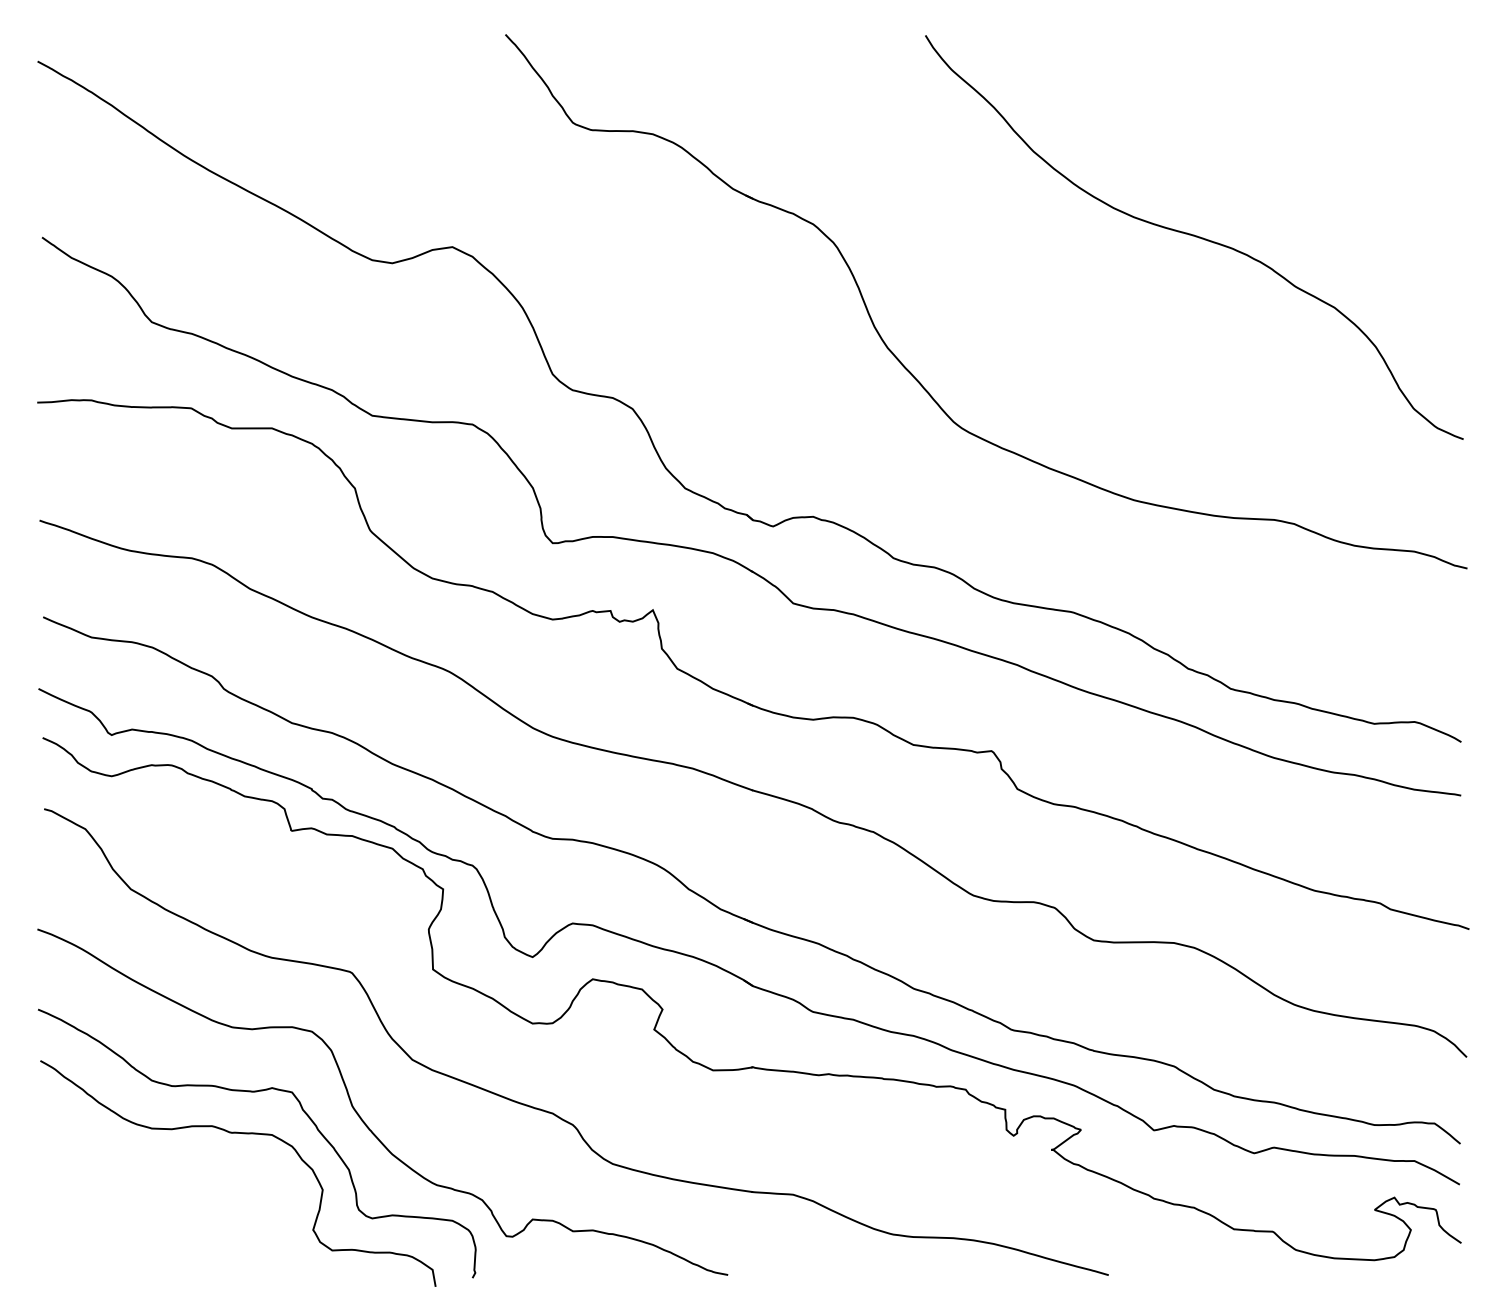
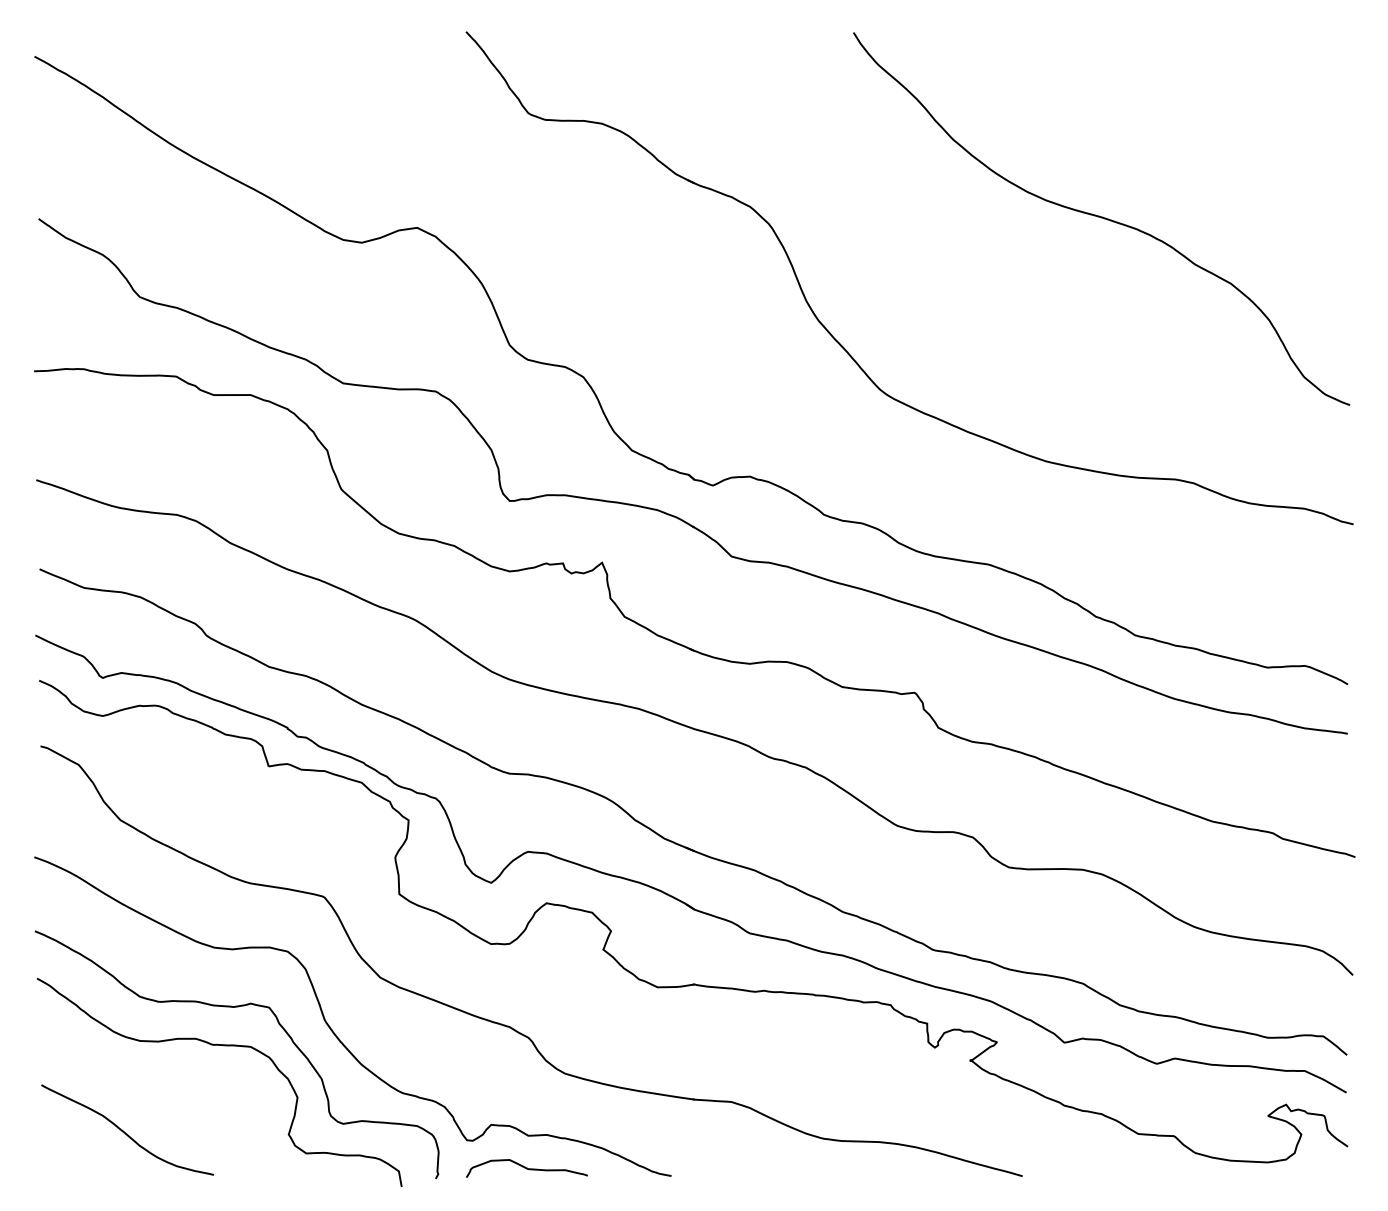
curve: (135, 1226) -> (124, 1131), added
curve: (570, 1266) -> (526, 1168), added

